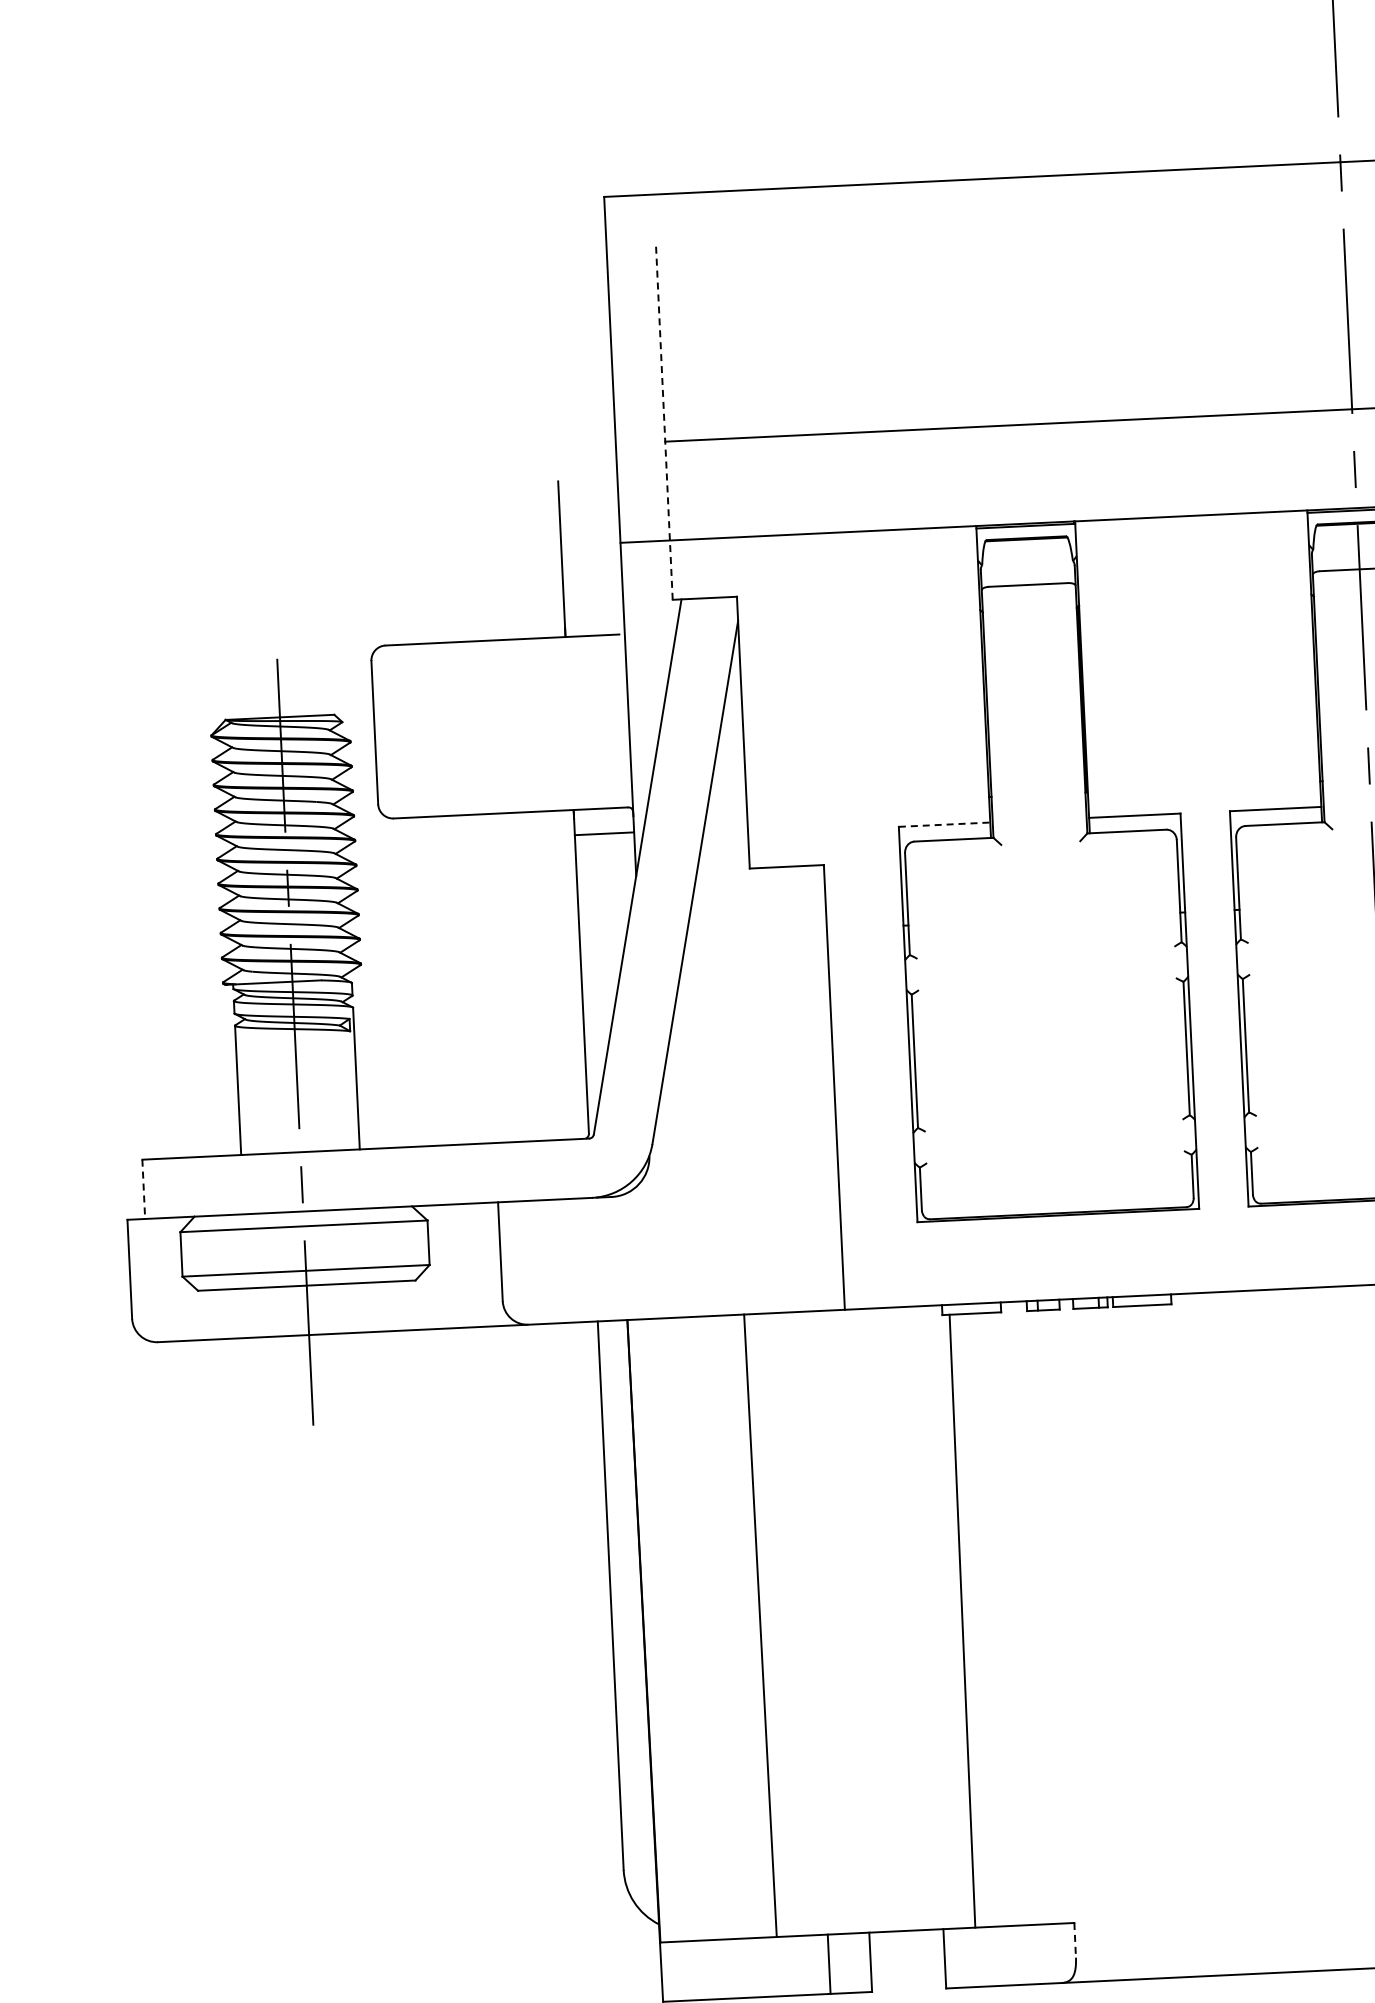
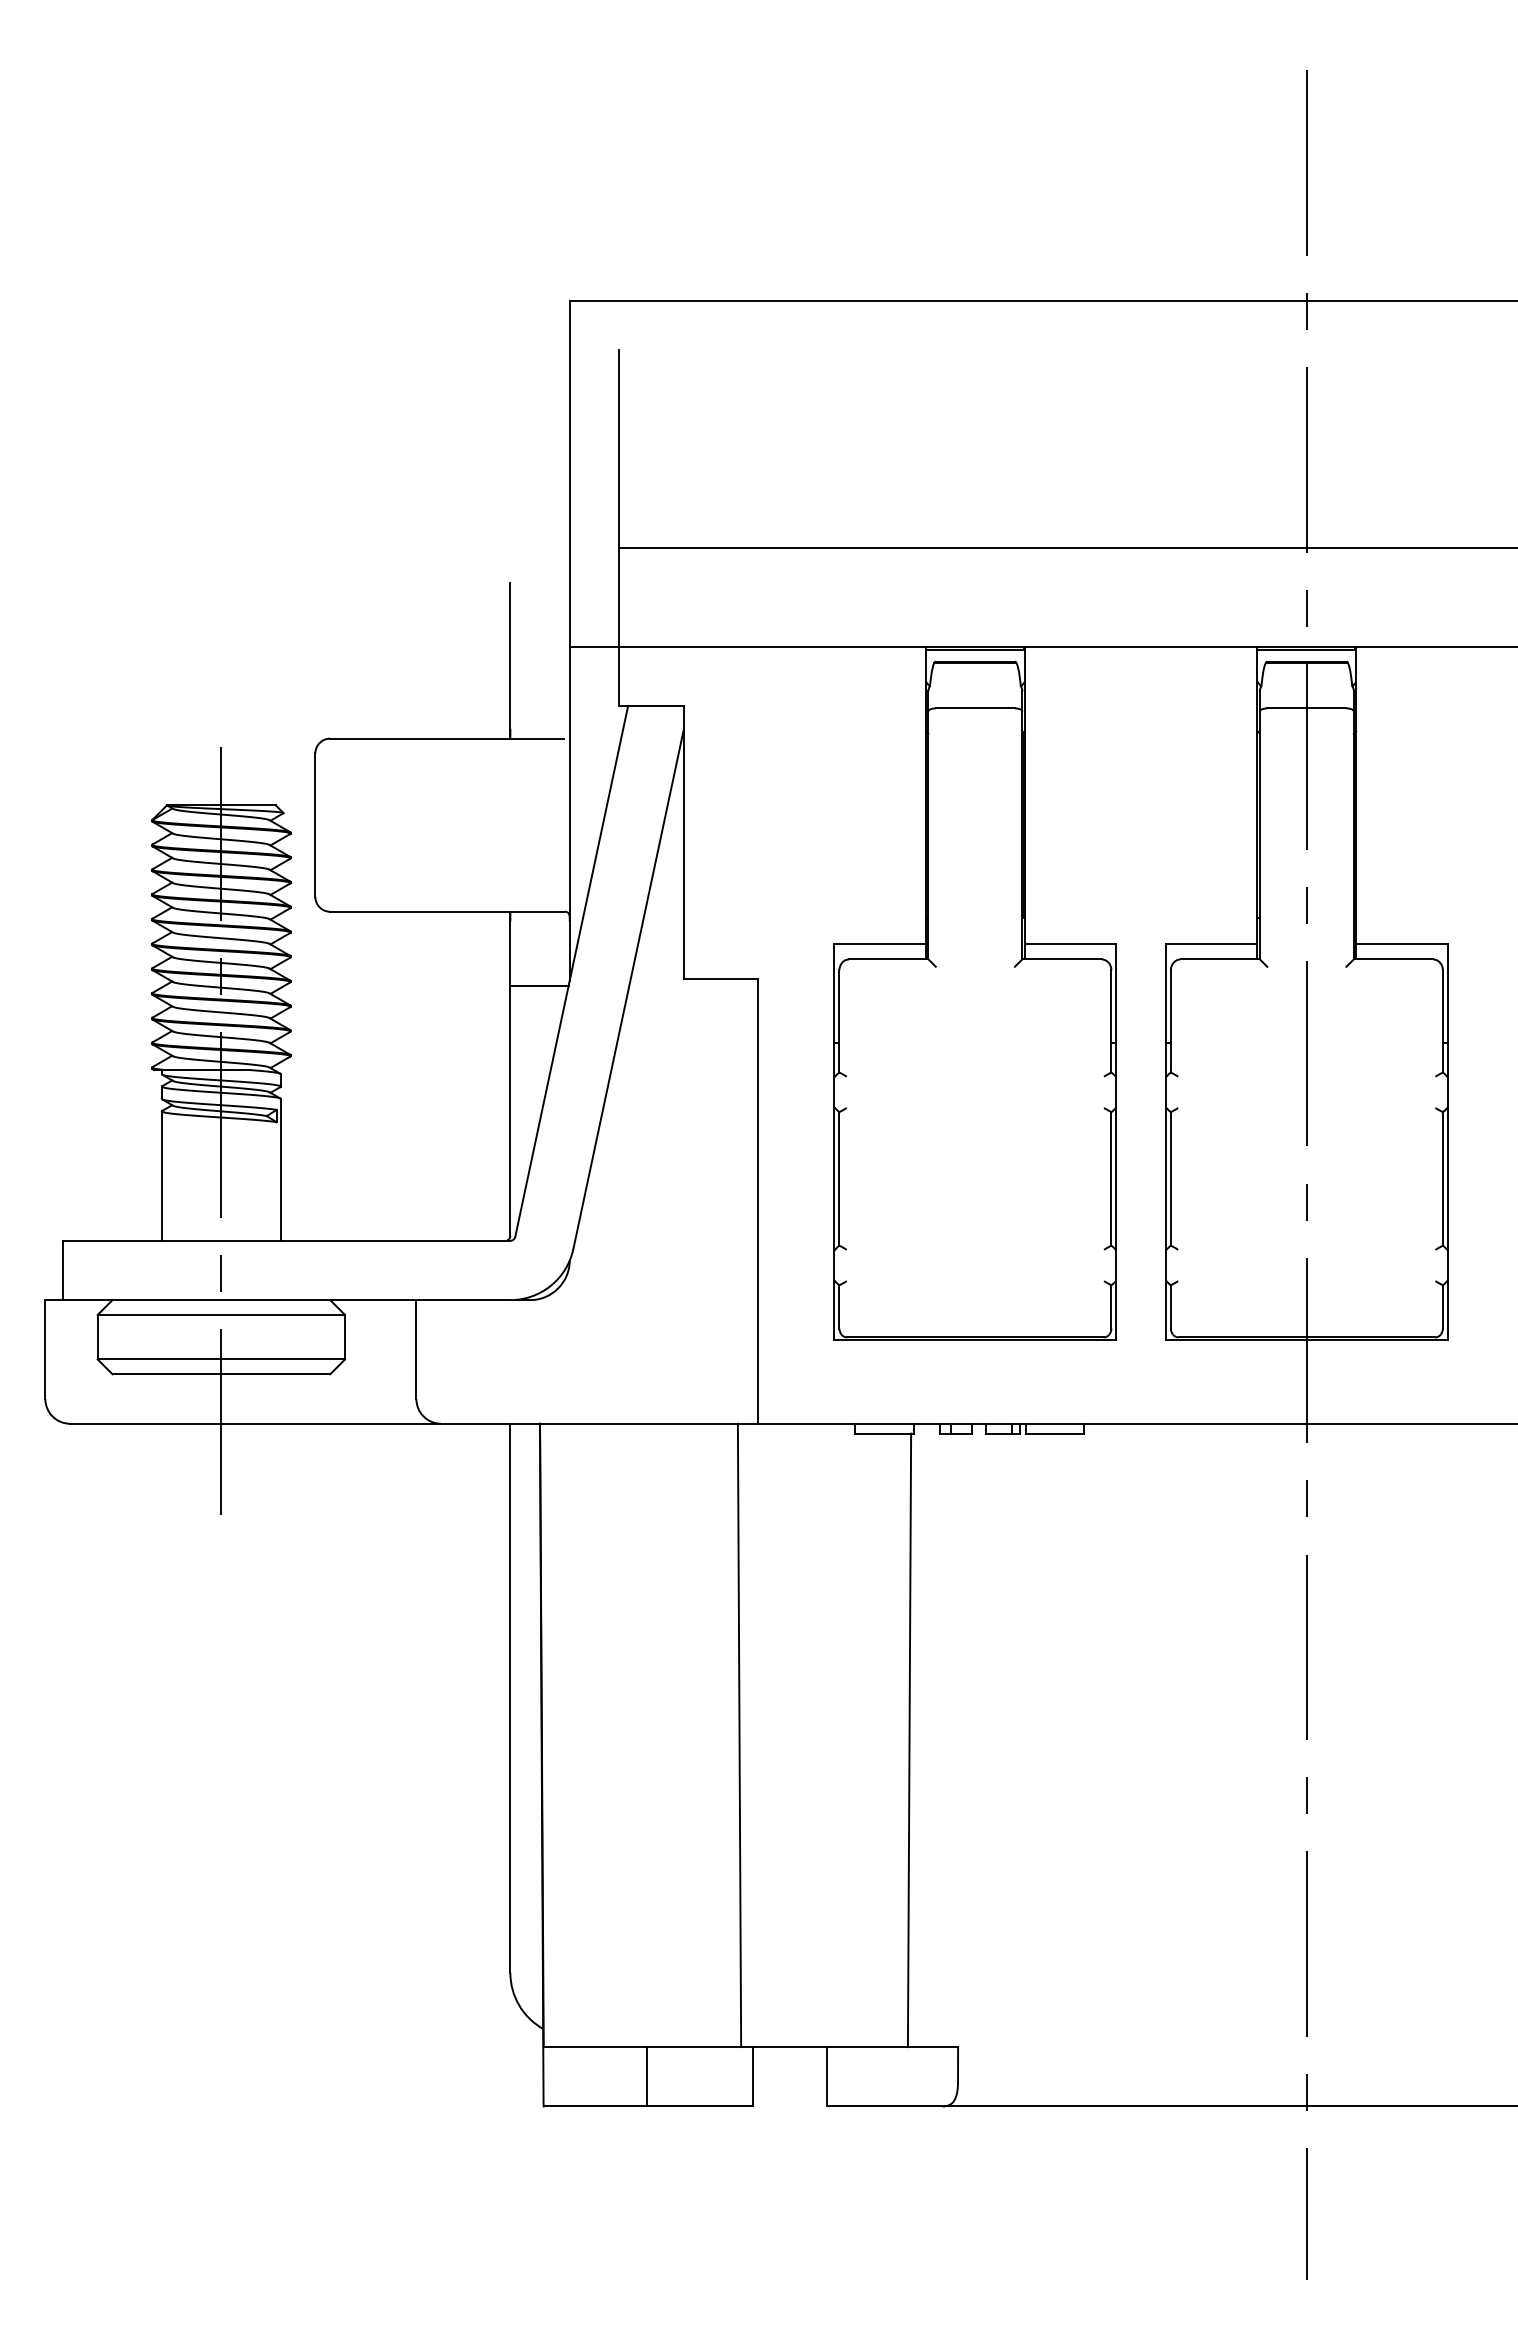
line: (664, 421) -> (619, 527), dashed -> solid
line: (944, 824) -> (880, 943), dashed -> solid
line: (603, 833) -> (539, 985), moved
line: (144, 1189) -> (63, 1270), dashed -> solid
line: (962, 1621) -> (909, 1740), moved
line: (760, 1625) -> (739, 1735), moved
line: (1075, 1940) -> (958, 2064), dashed -> solid
line: (829, 1963) -> (647, 2076), moved

